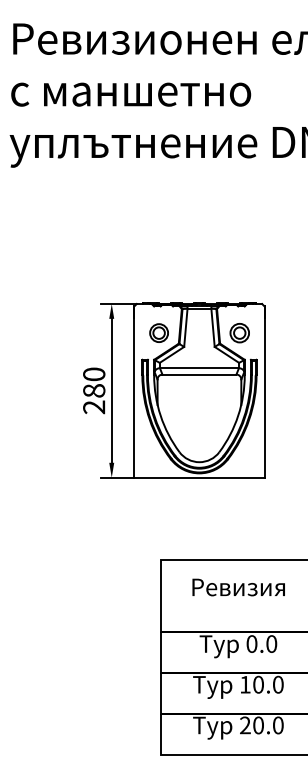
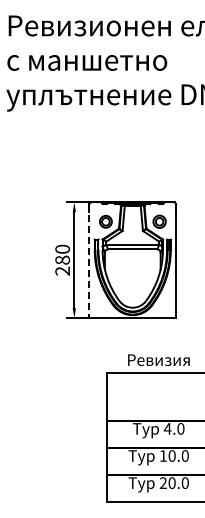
line: (134, 392) -> (89, 261), solid -> dashed
text: (238, 587) -> (158, 360), moved
text: (251, 643) -> (167, 428), 0.0 -> 4.0

